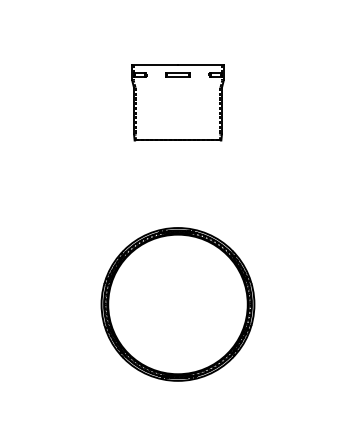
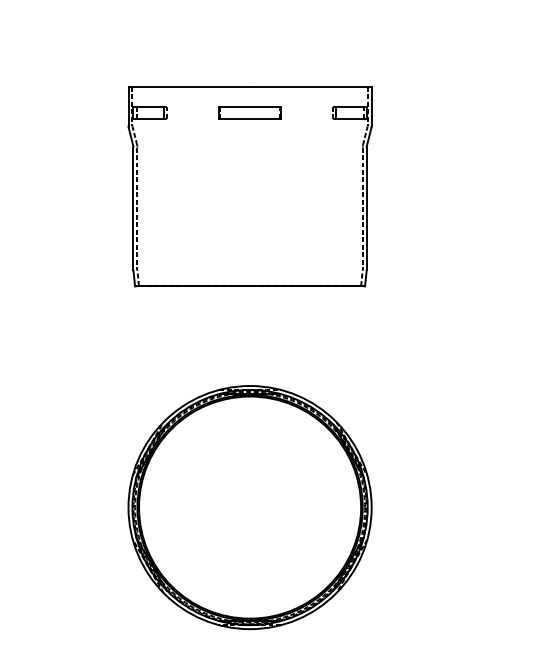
part: (177, 102) -> (249, 186), size x1.67

